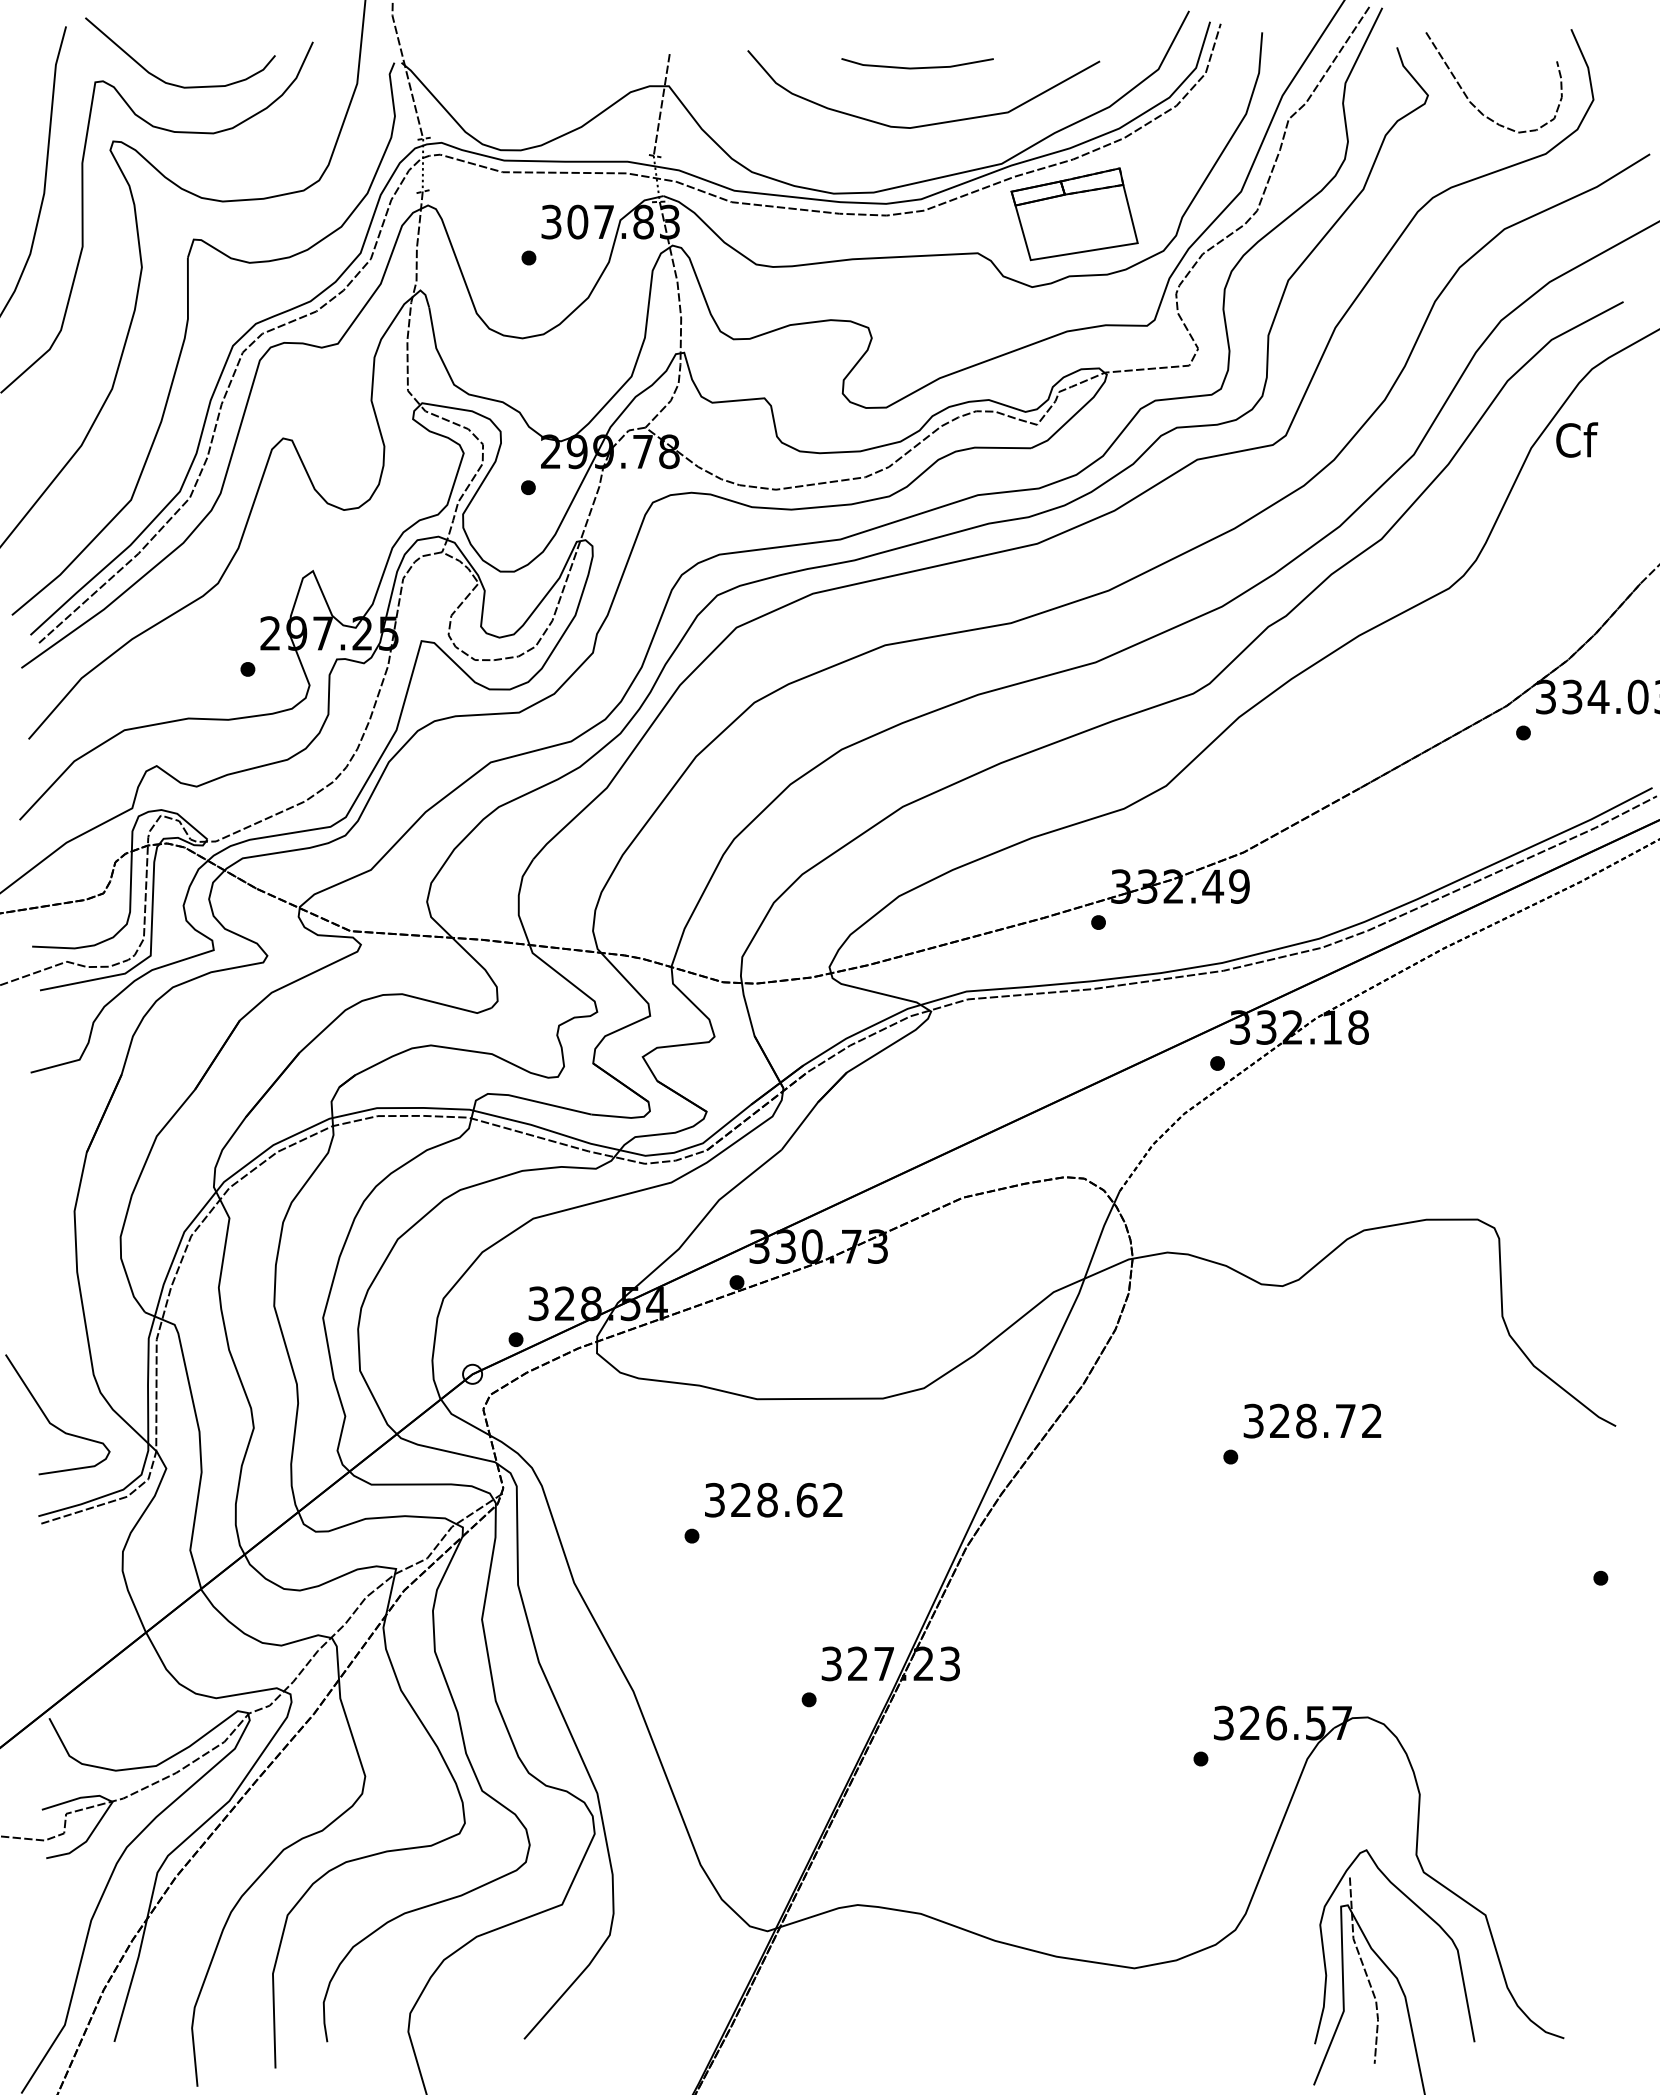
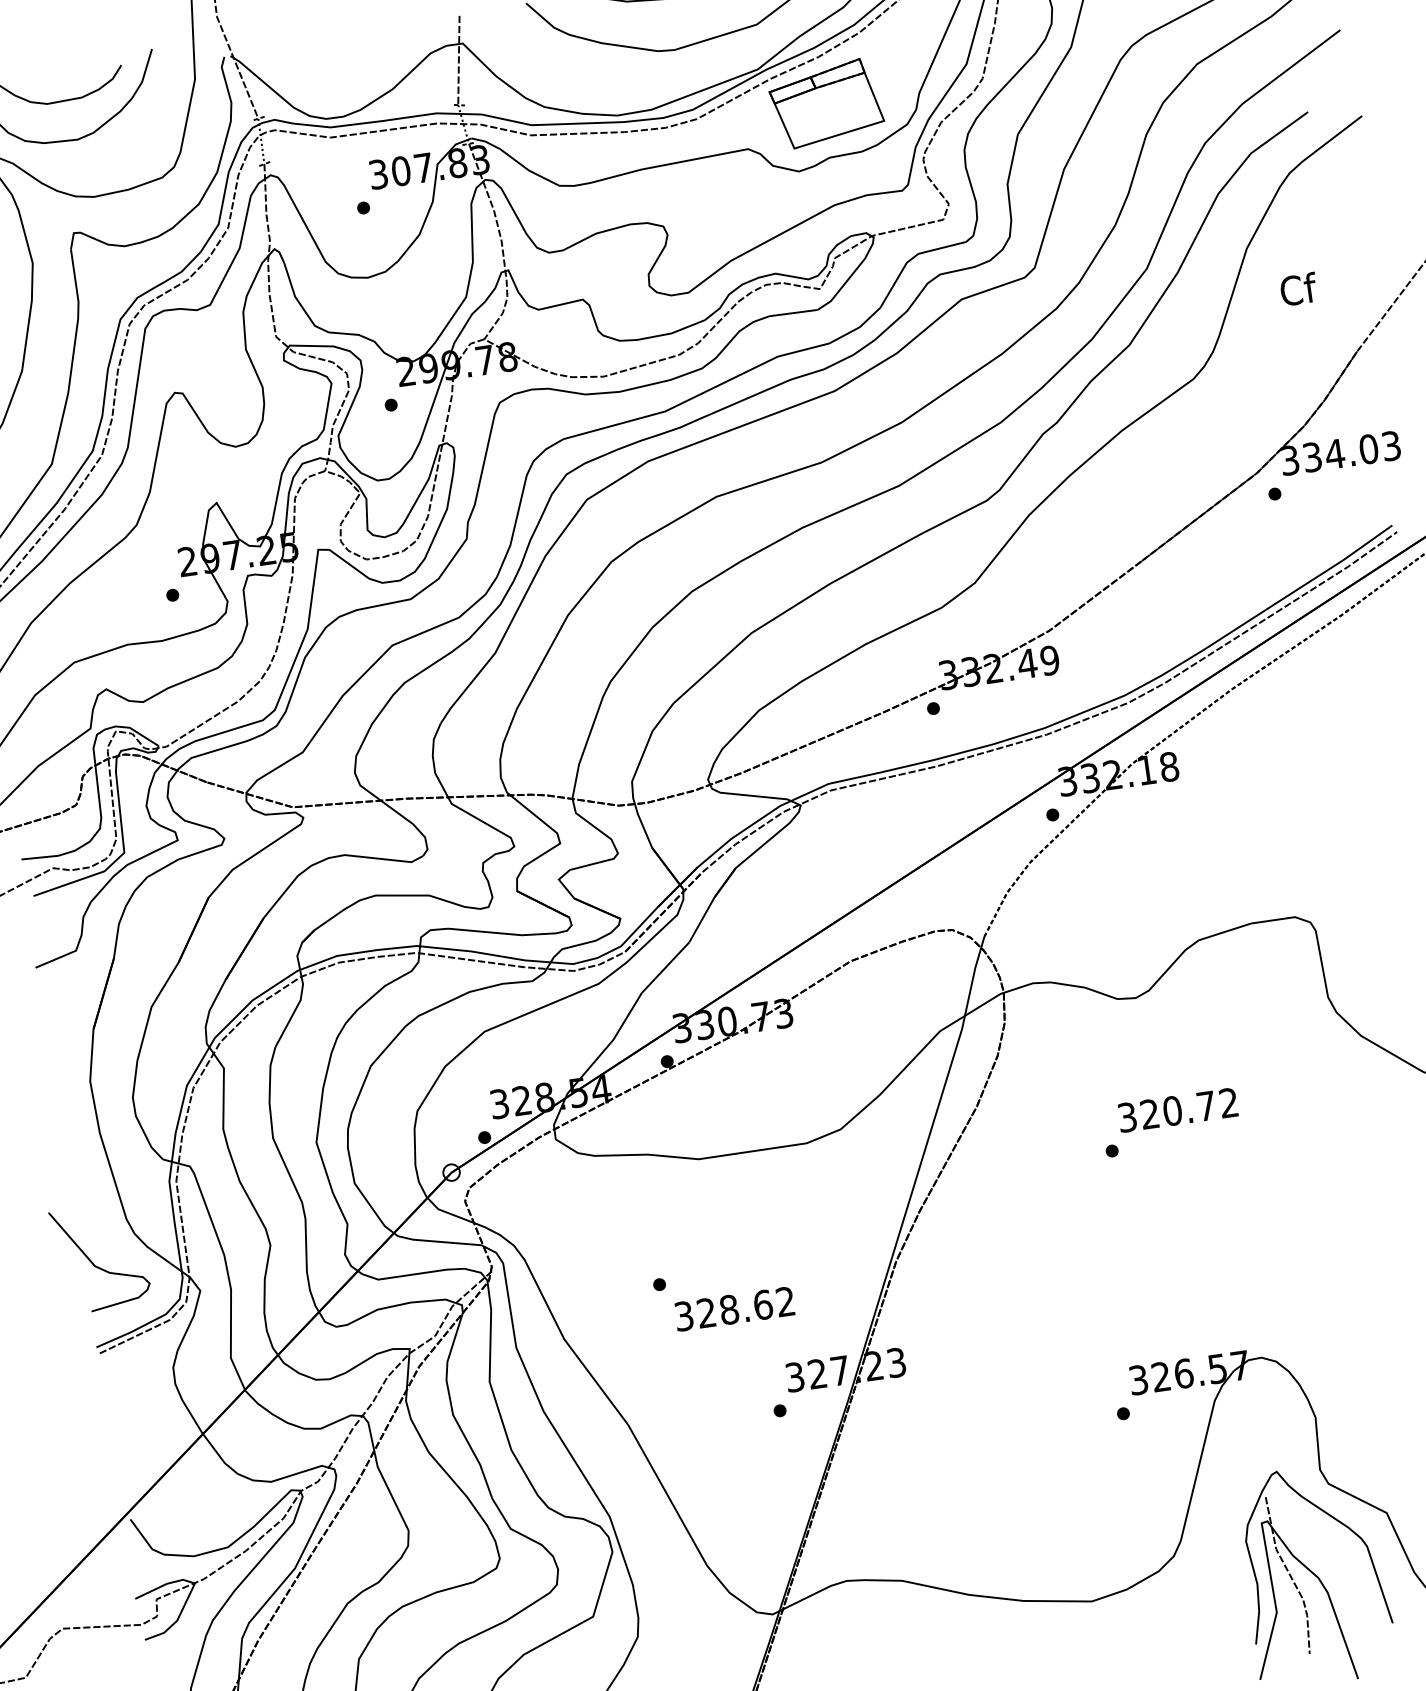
text: (1577, 439) -> (1299, 288), moved
text: (1306, 1421) -> (1172, 1111), 328.72 -> 320.72
text: (773, 1500) -> (734, 1309), moved

